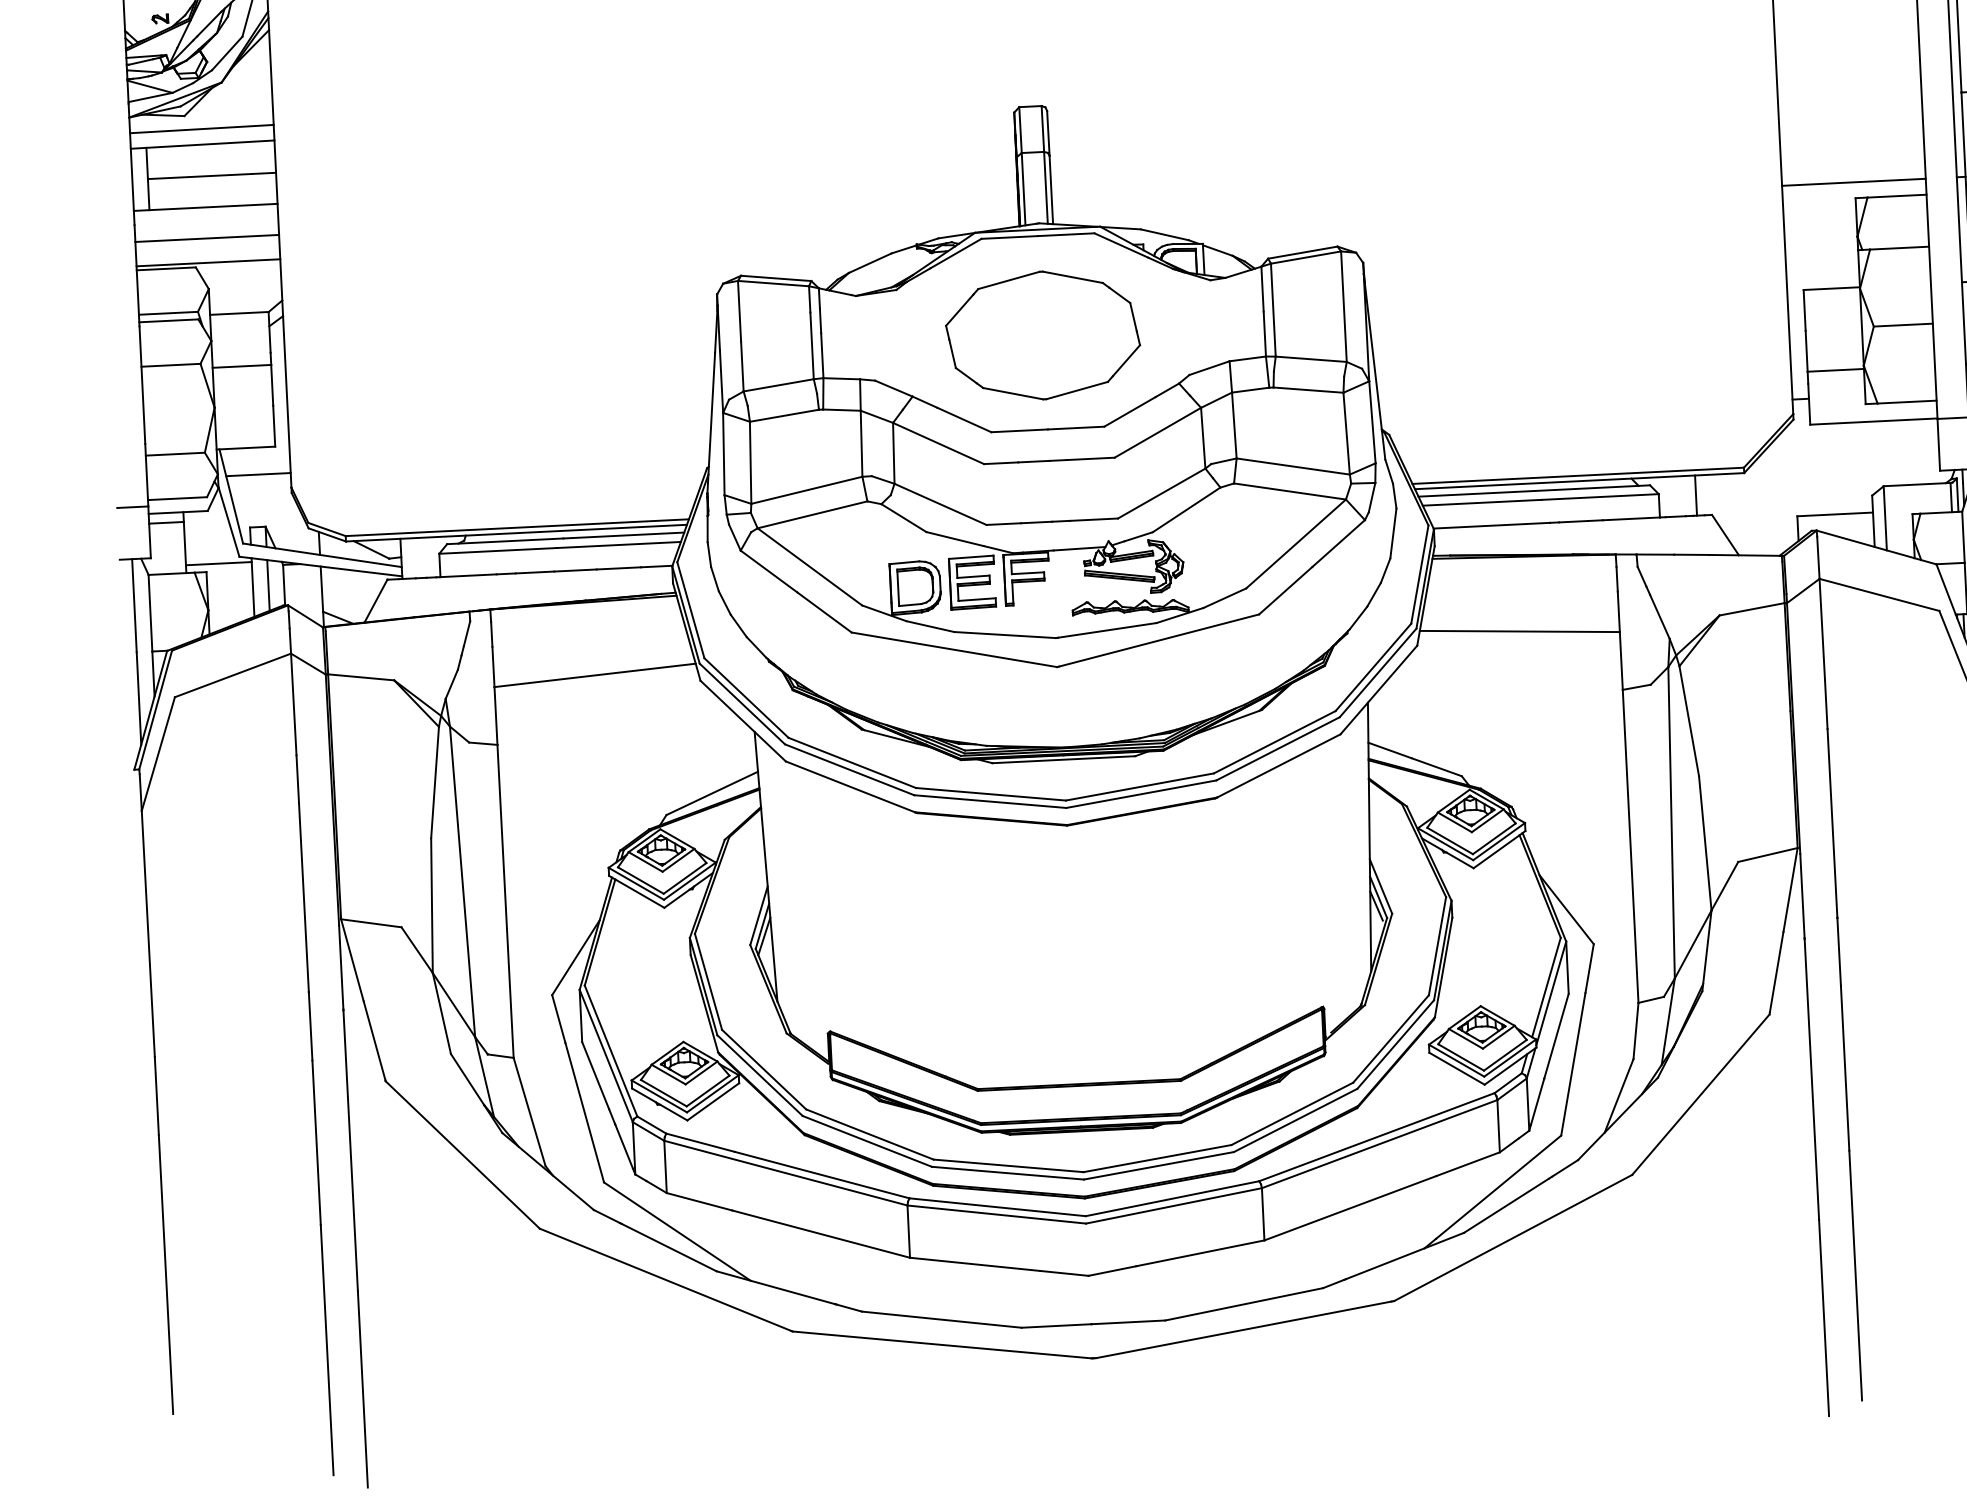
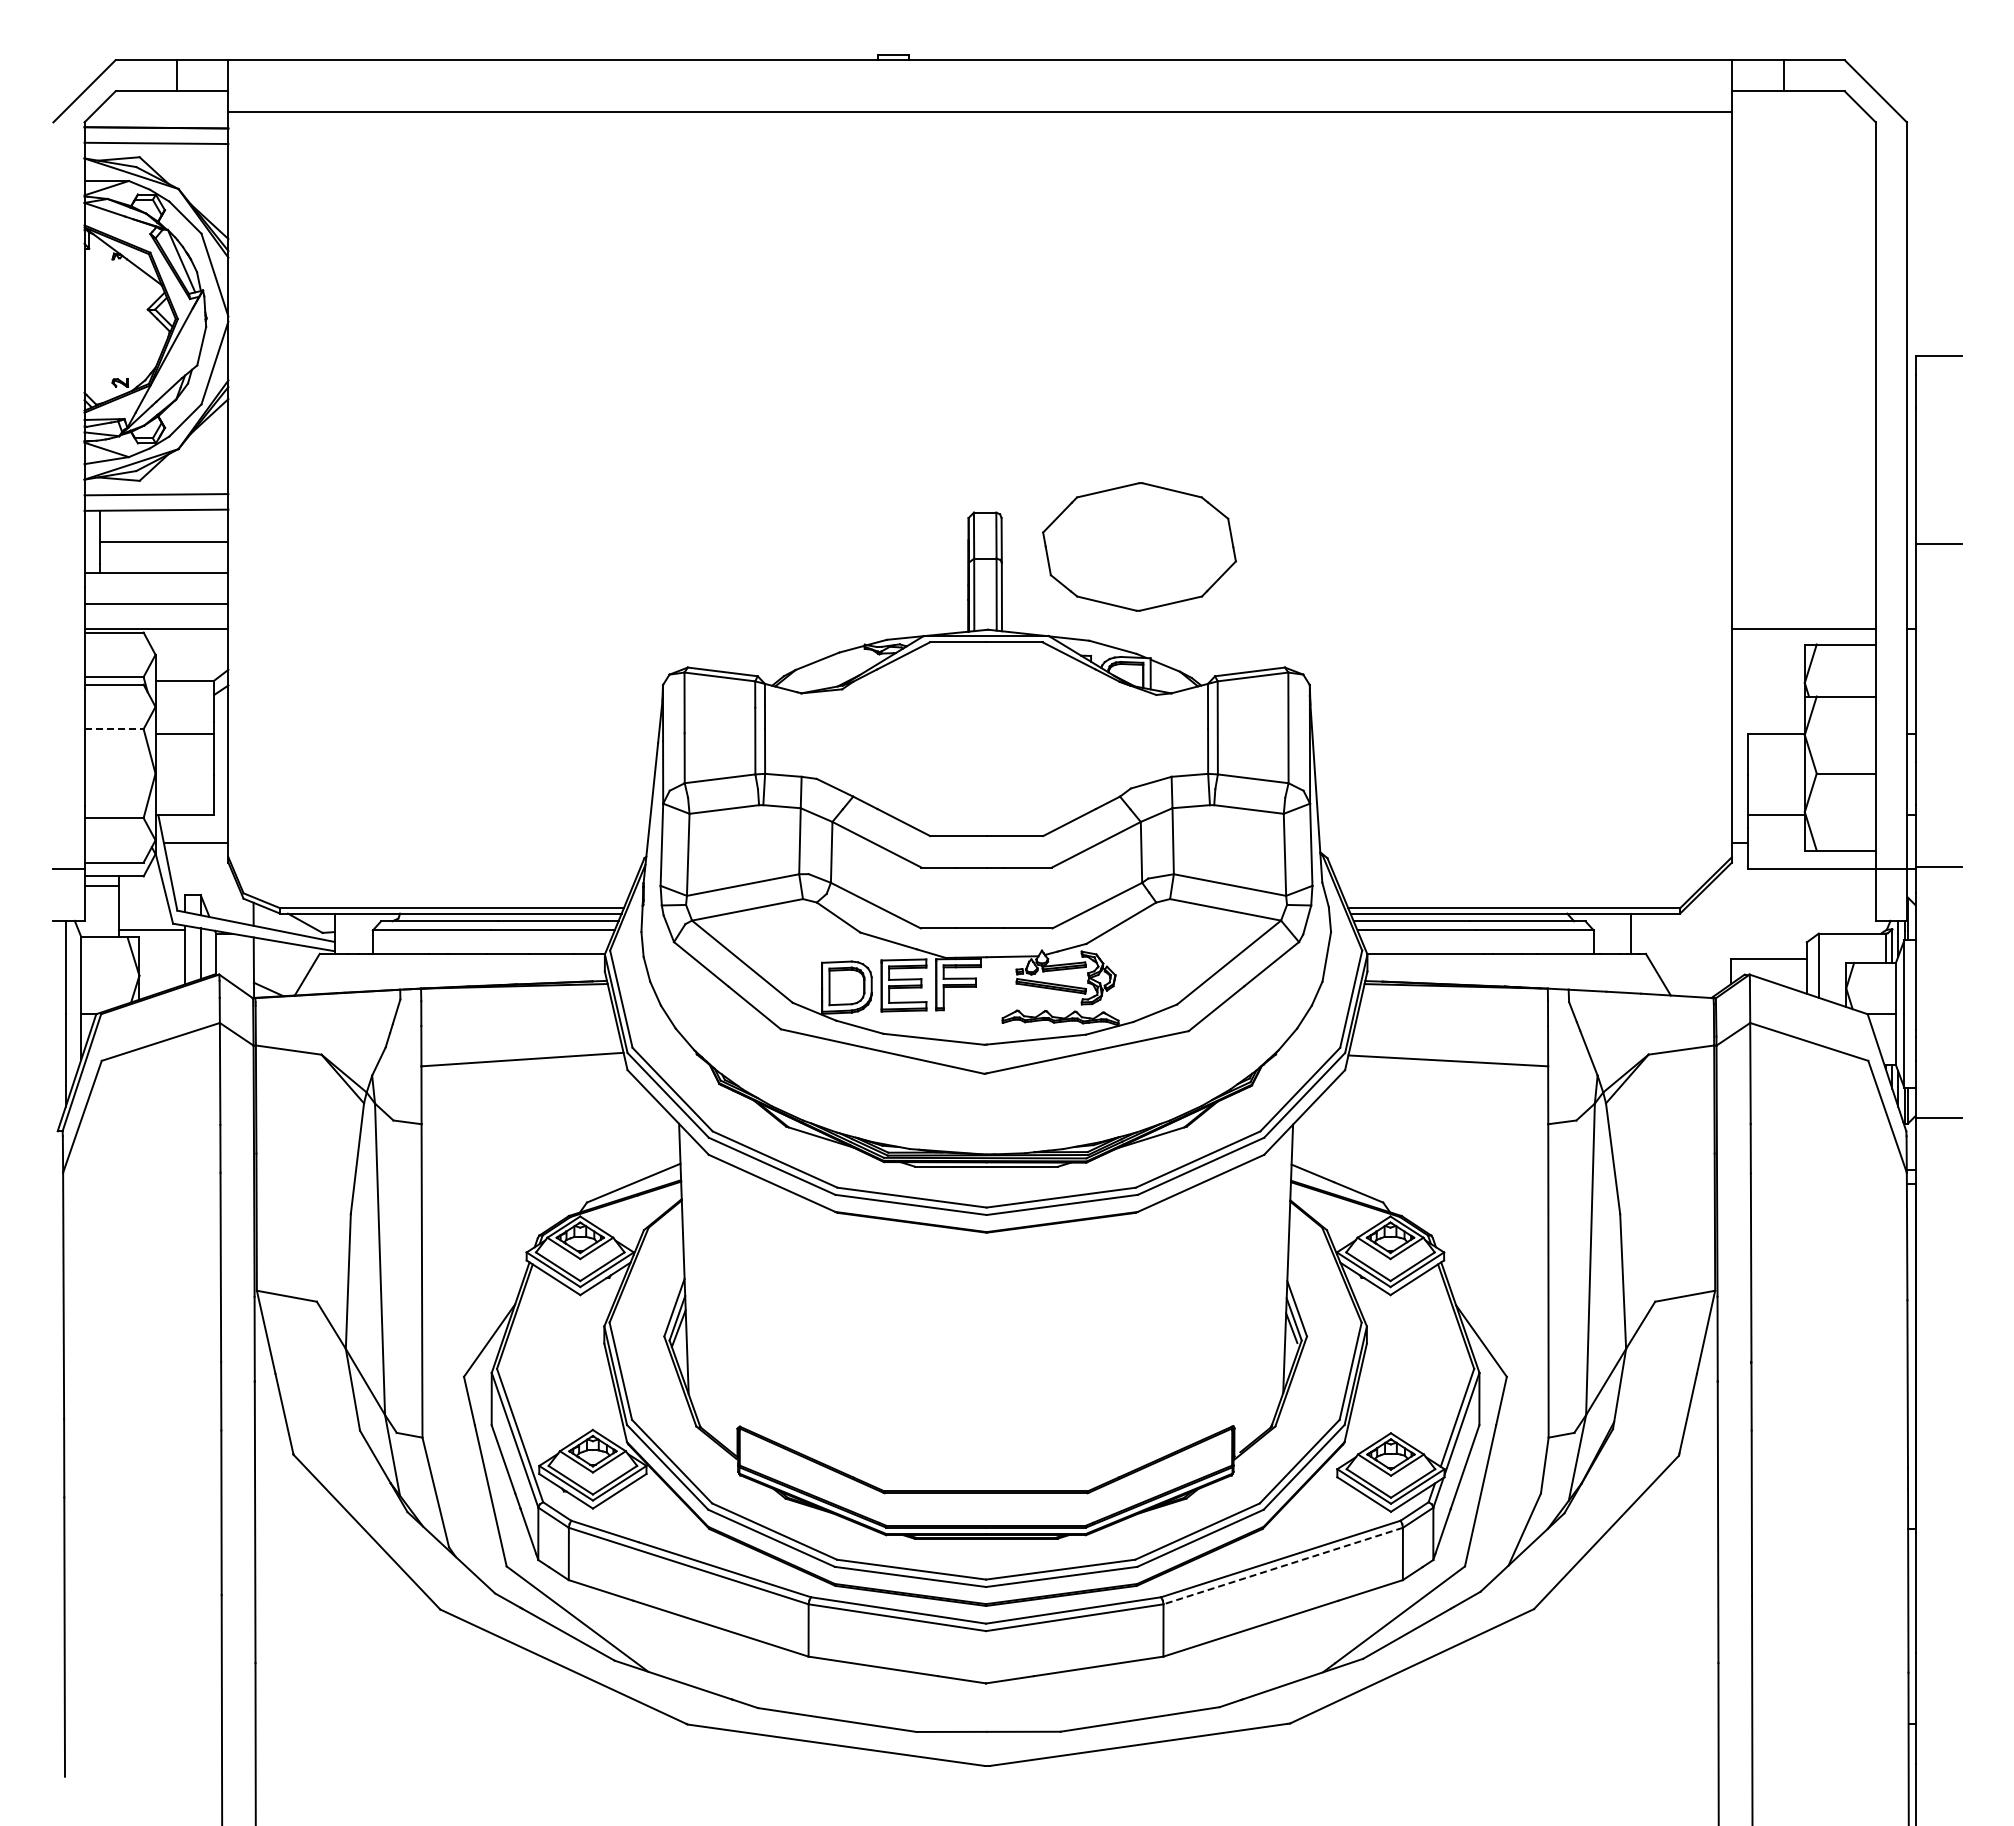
part: (1042, 335) -> (1139, 546), moved
line: (171, 365) -> (114, 729), solid -> dashed
line: (1379, 1144) -> (1283, 1566), solid -> dashed

